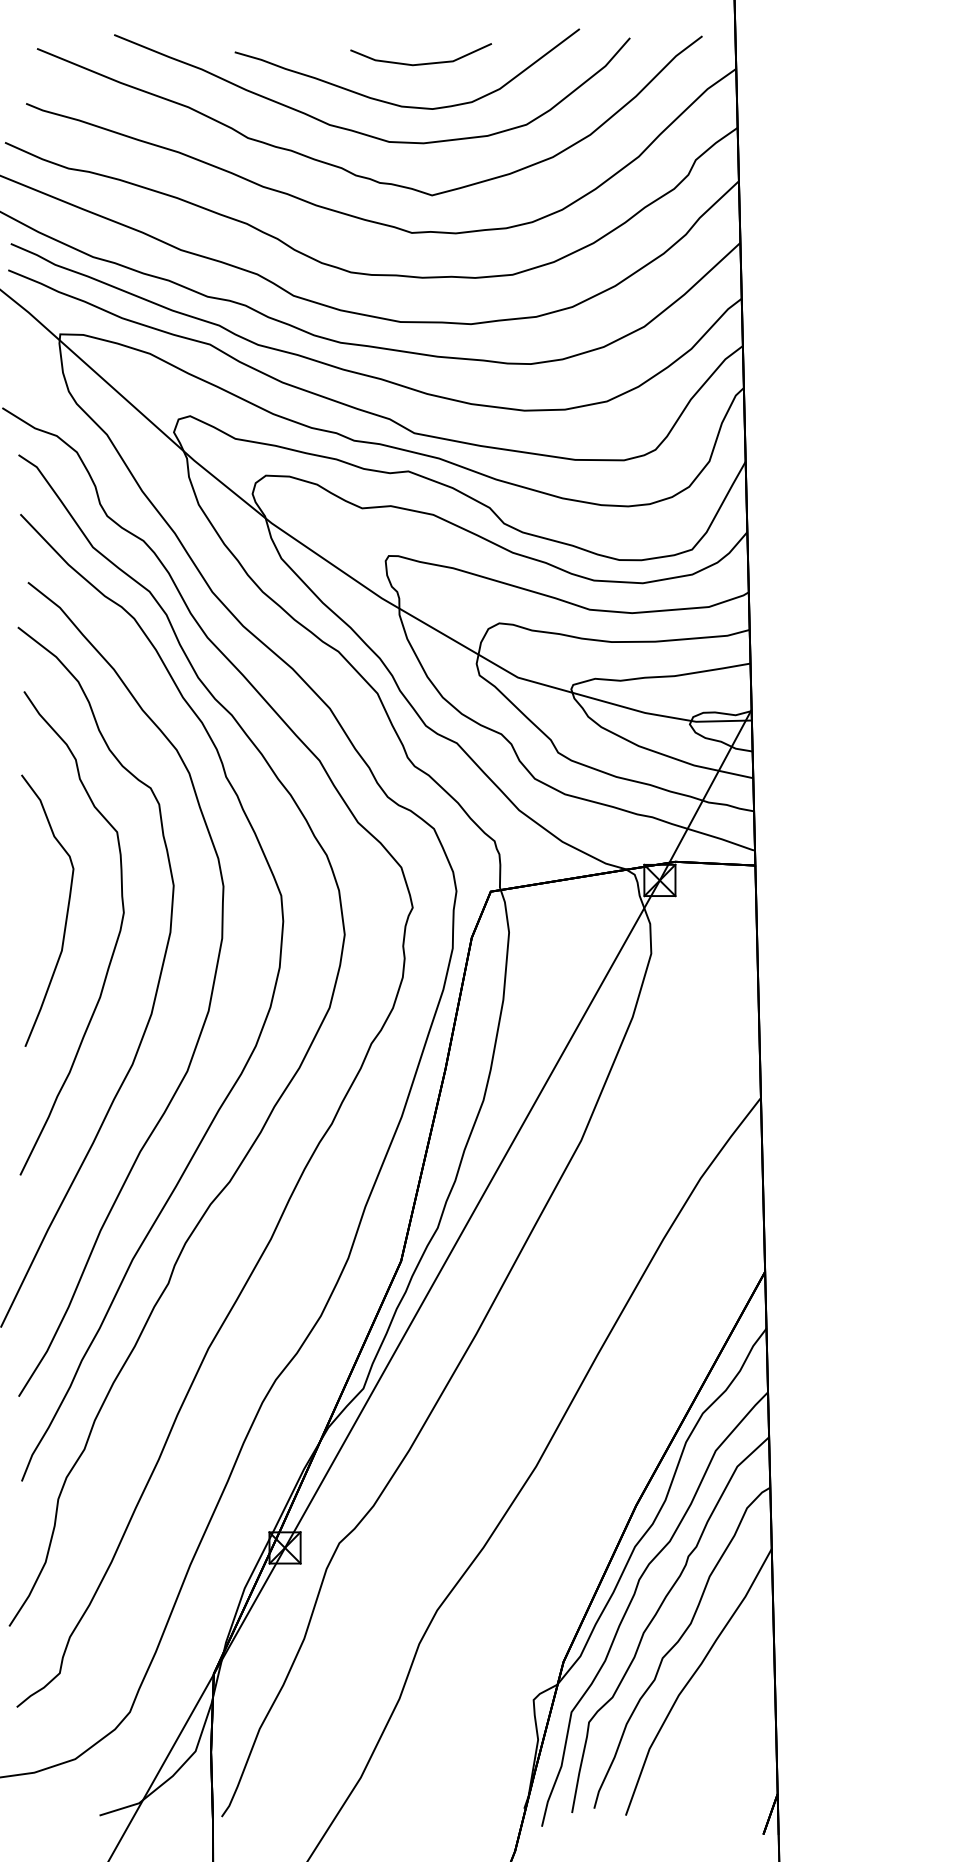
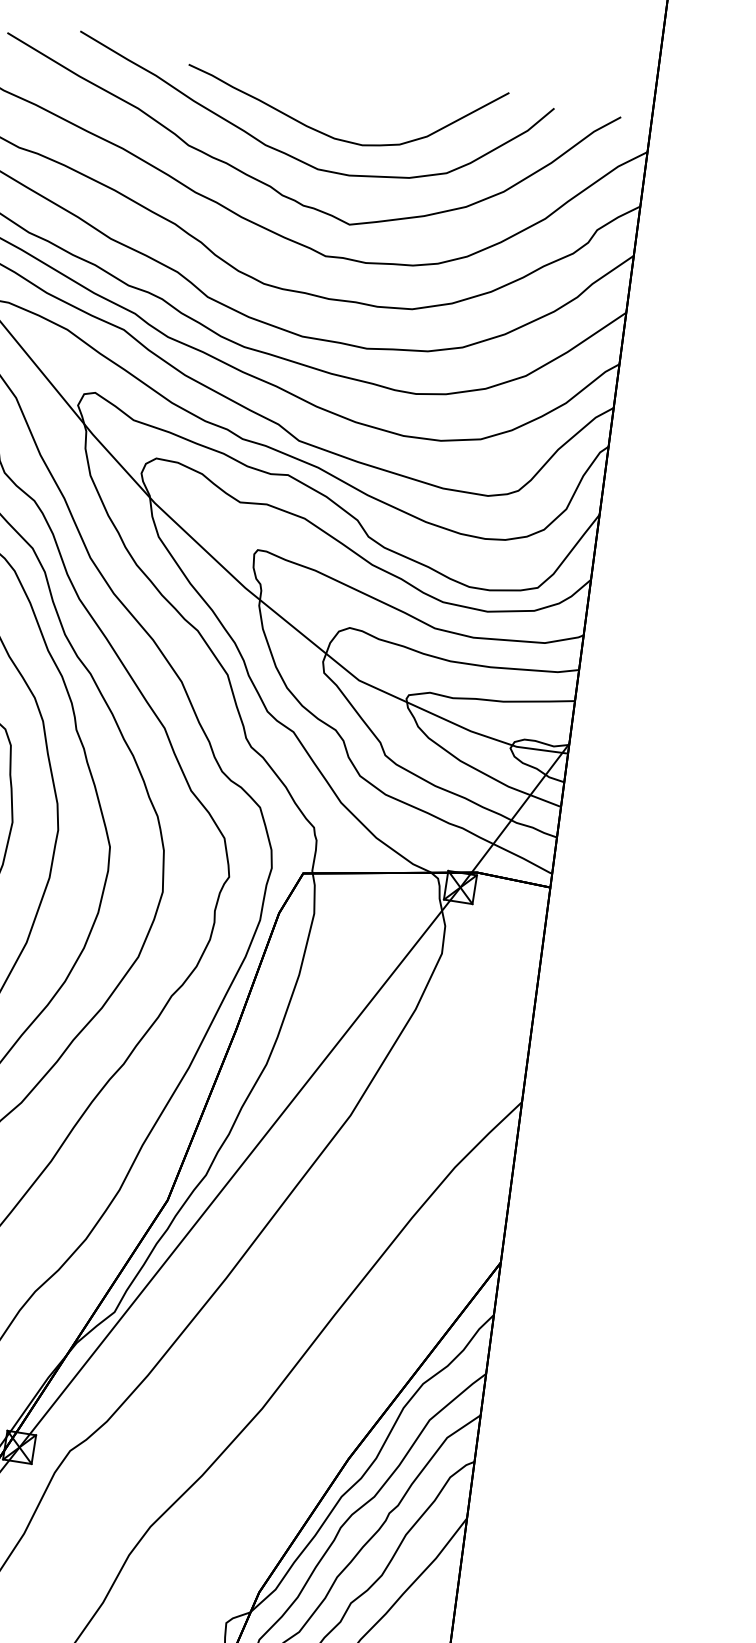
line: (420, 63) -> (357, 101), removed

